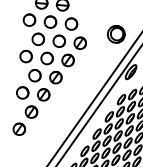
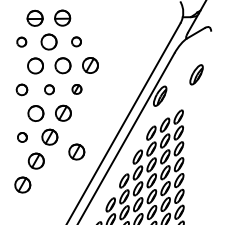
part: (29, 19) -> (21, 41), size x0.6
part: (71, 23) -> (76, 41), size x0.6
part: (115, 34) -> (135, 49), removed
part: (25, 56) -> (21, 89), size x0.7
part: (47, 58) -> (49, 89), size x0.6
part: (67, 60) -> (76, 89), size x0.6
part: (22, 92) -> (22, 137), size x0.6
part: (62, 107) -> (76, 151), added

